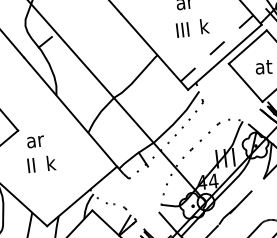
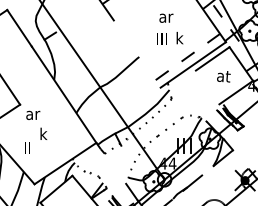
line: (153, 51) -> (136, 53), removed
line: (245, 82) -> (207, 87), removed
text: (31, 164) -> (27, 147), moved

